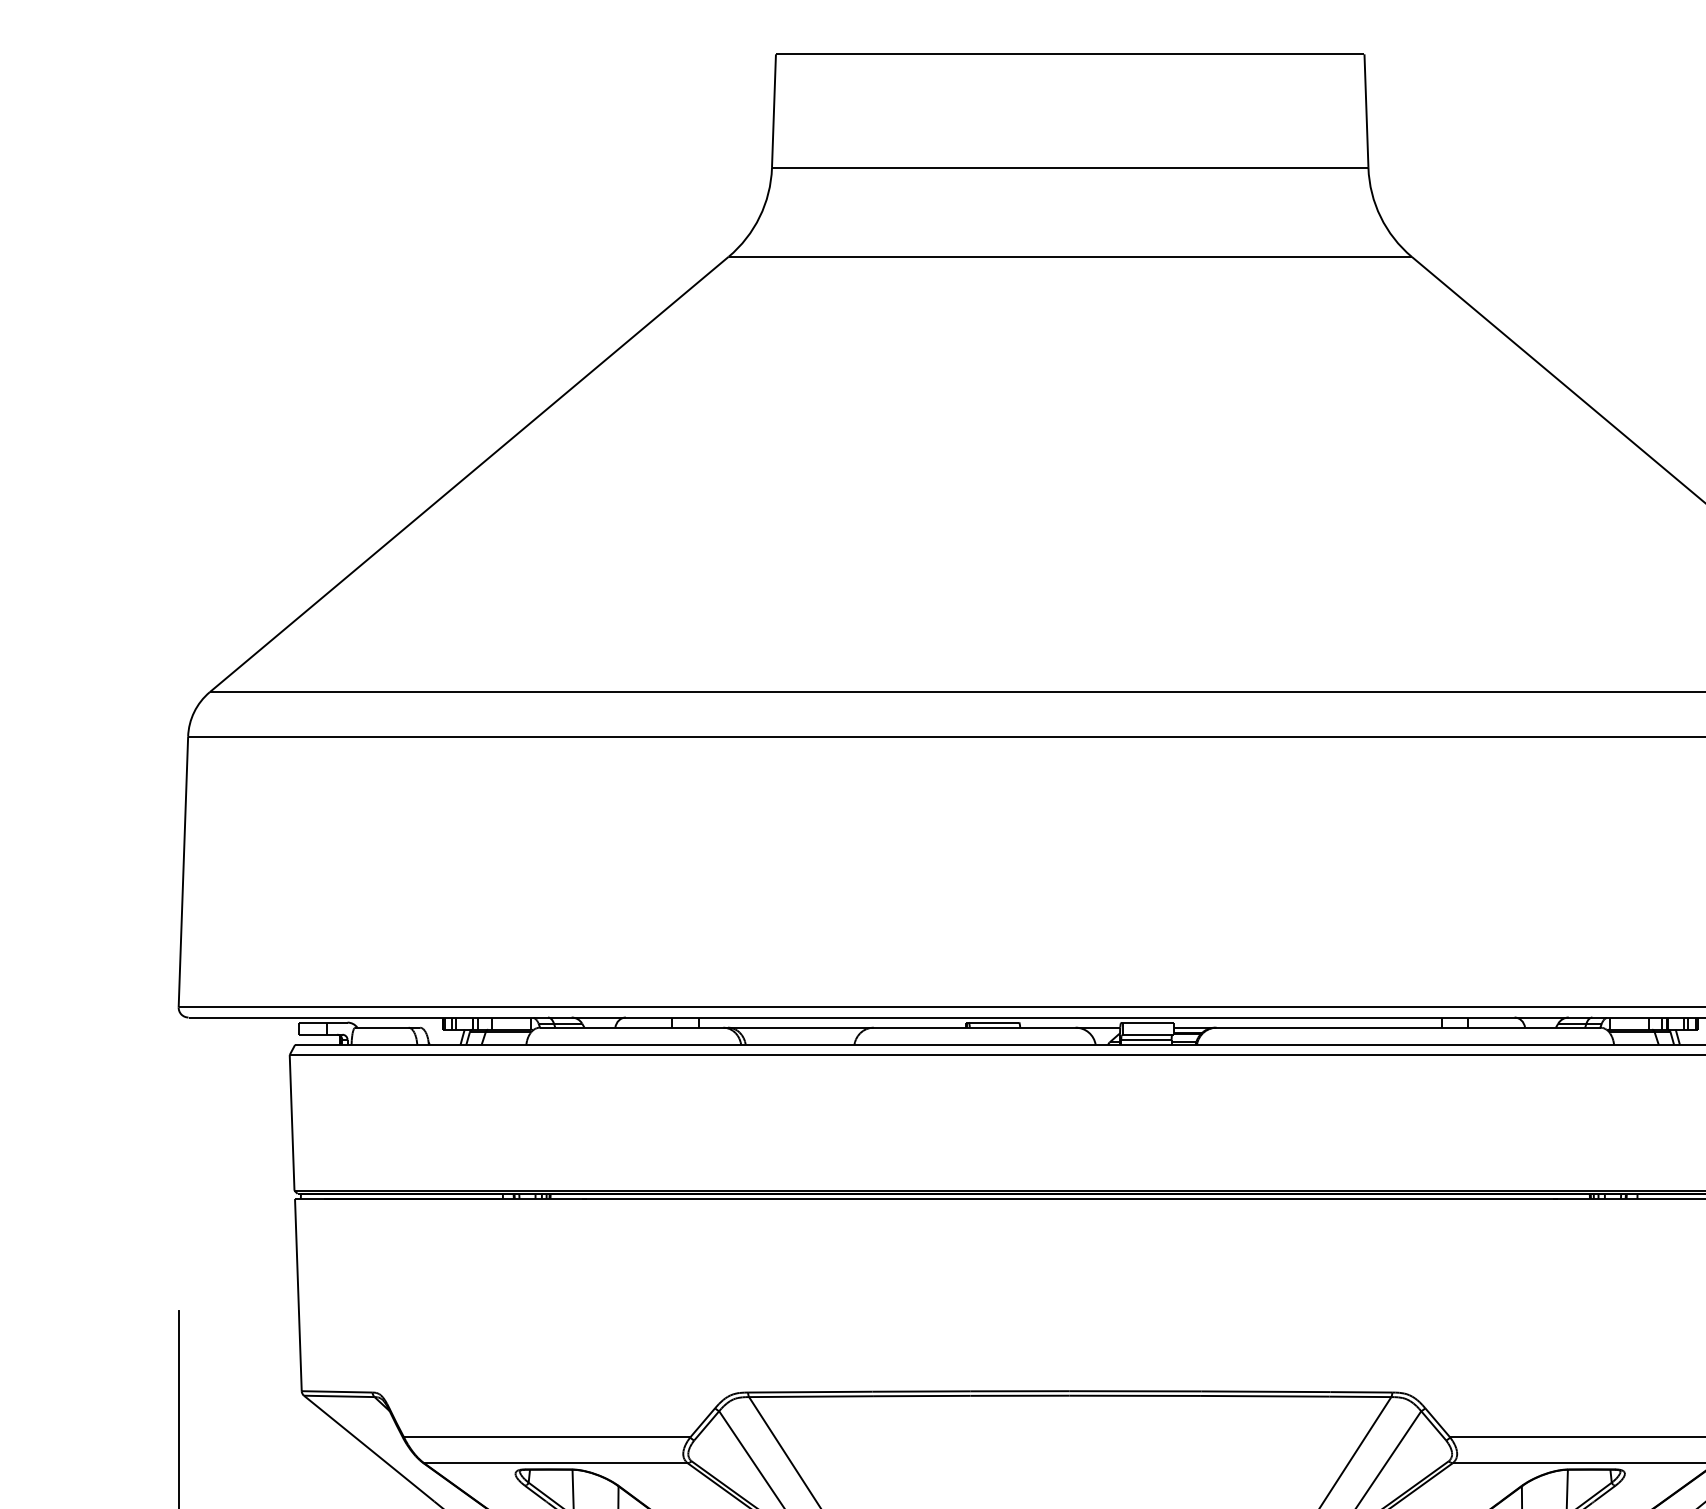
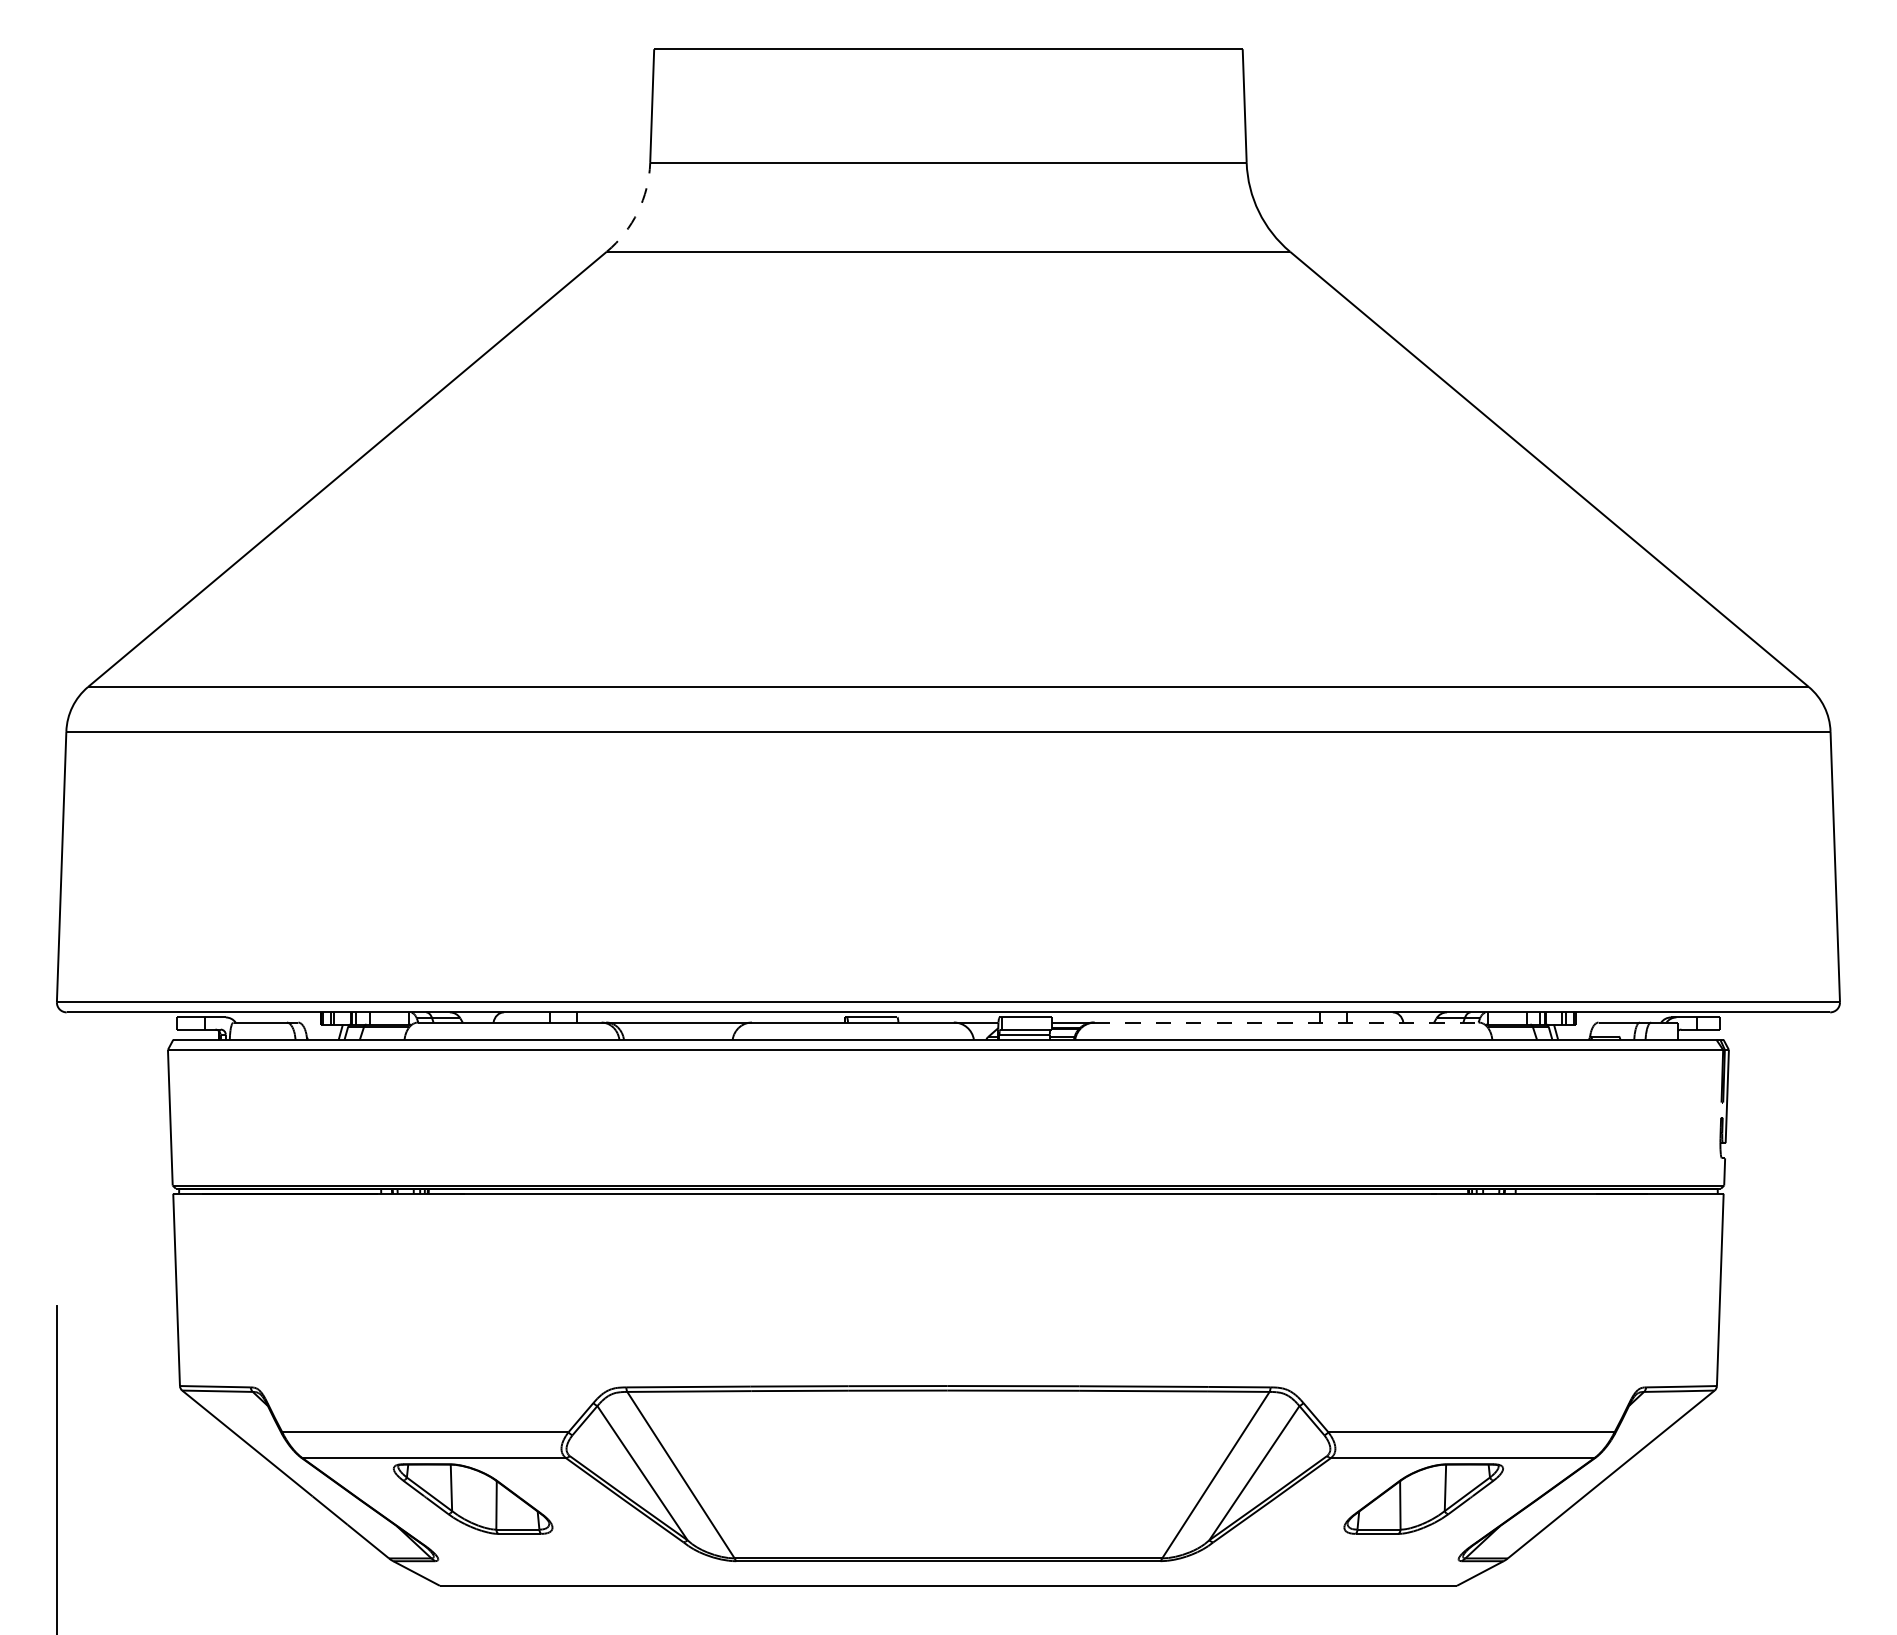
line: (759, 216) -> (637, 211), solid -> dashed
line: (1408, 1027) -> (1286, 1022), solid -> dashed

